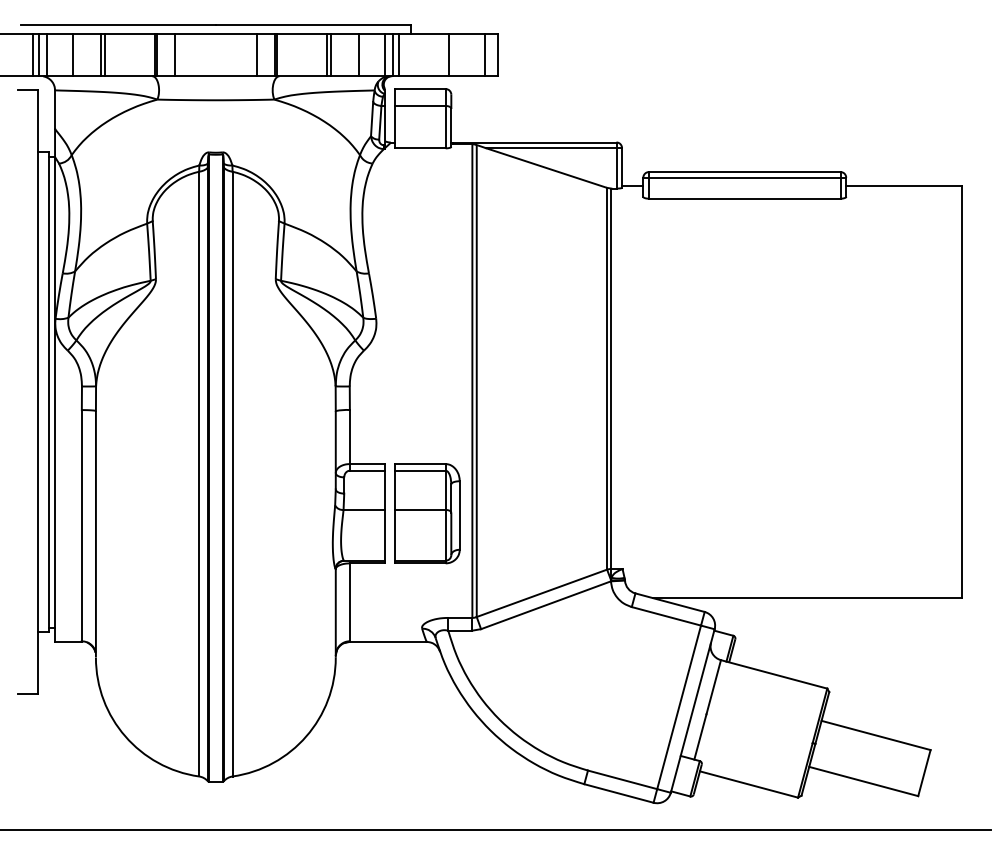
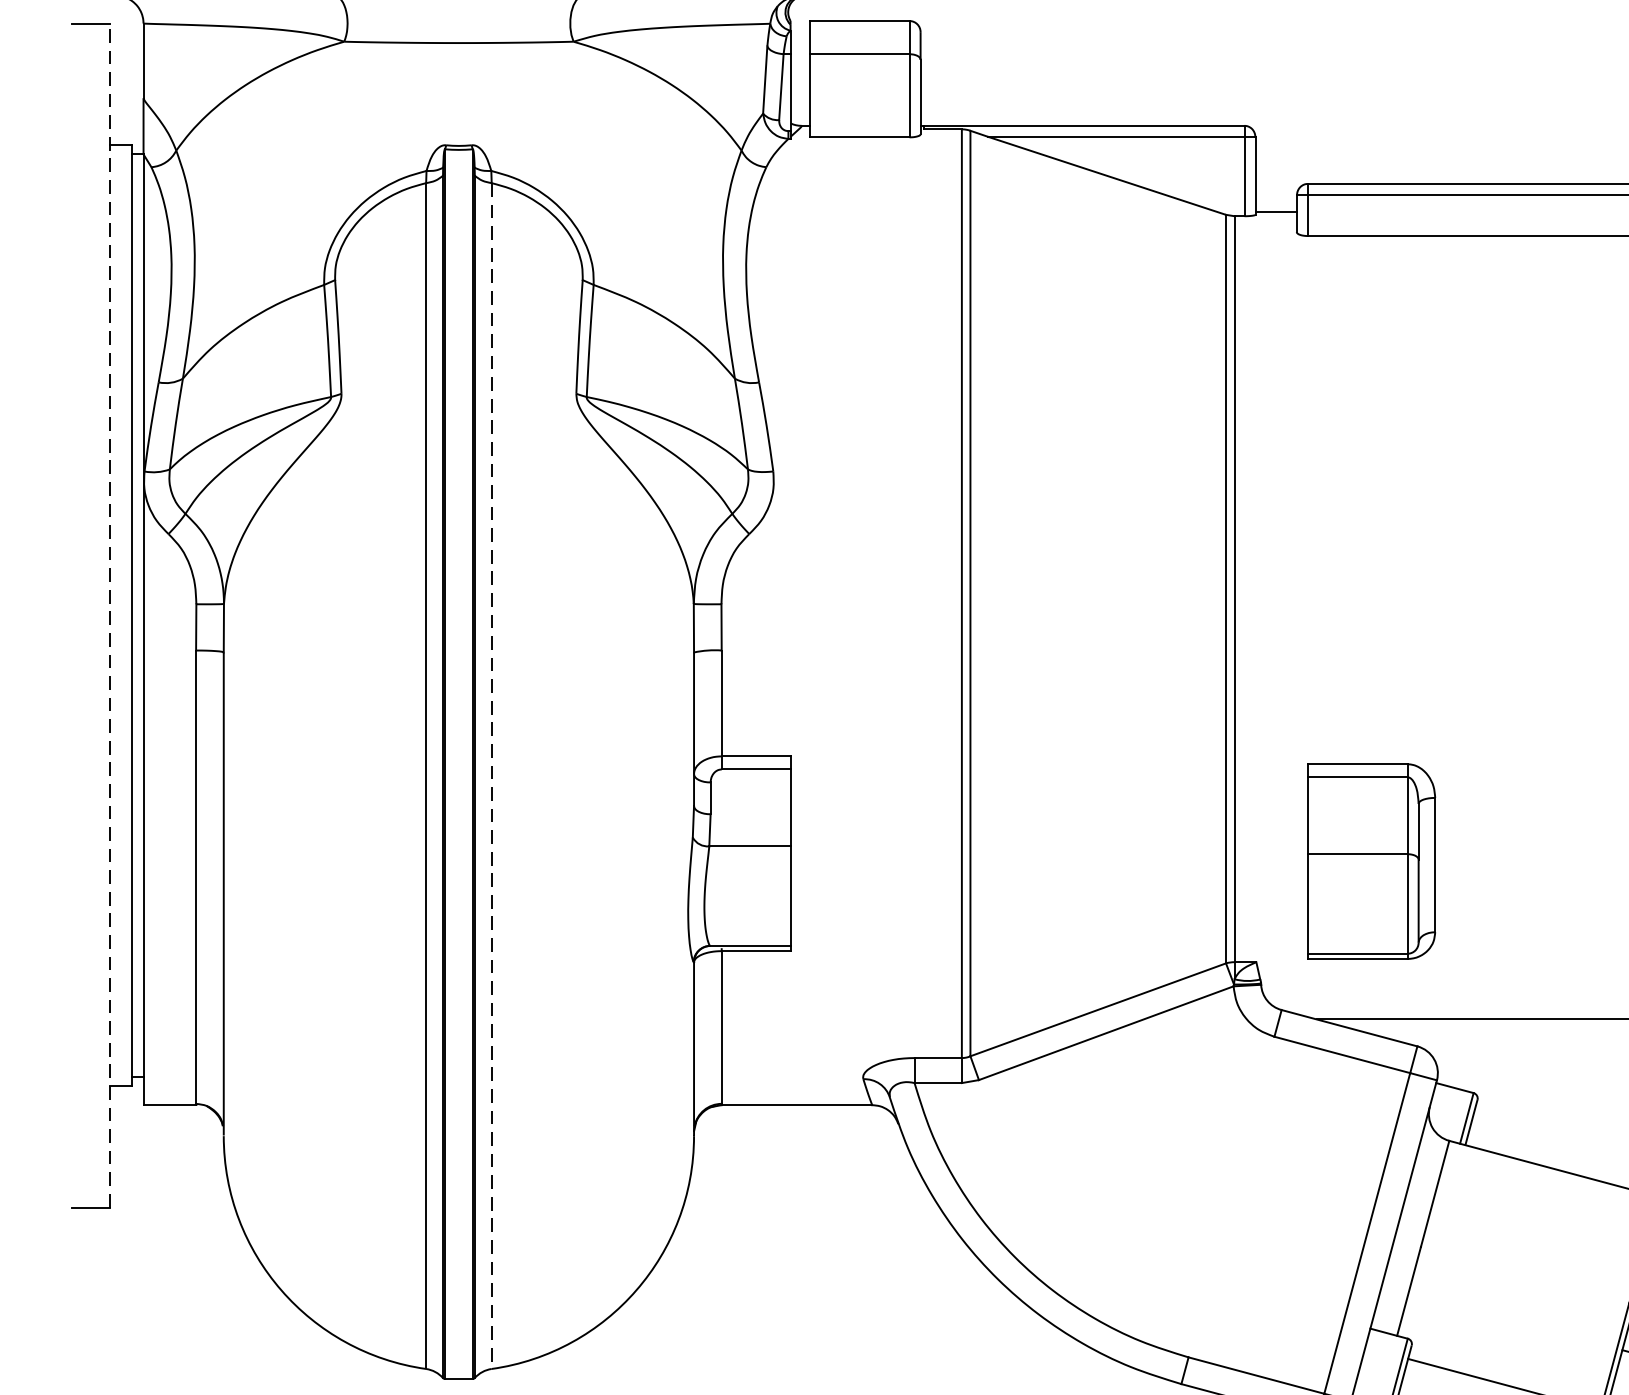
line: (38, 392) -> (111, 616), solid -> dashed
line: (232, 474) -> (491, 776), solid -> dashed
part: (427, 513) -> (1371, 861), moved

